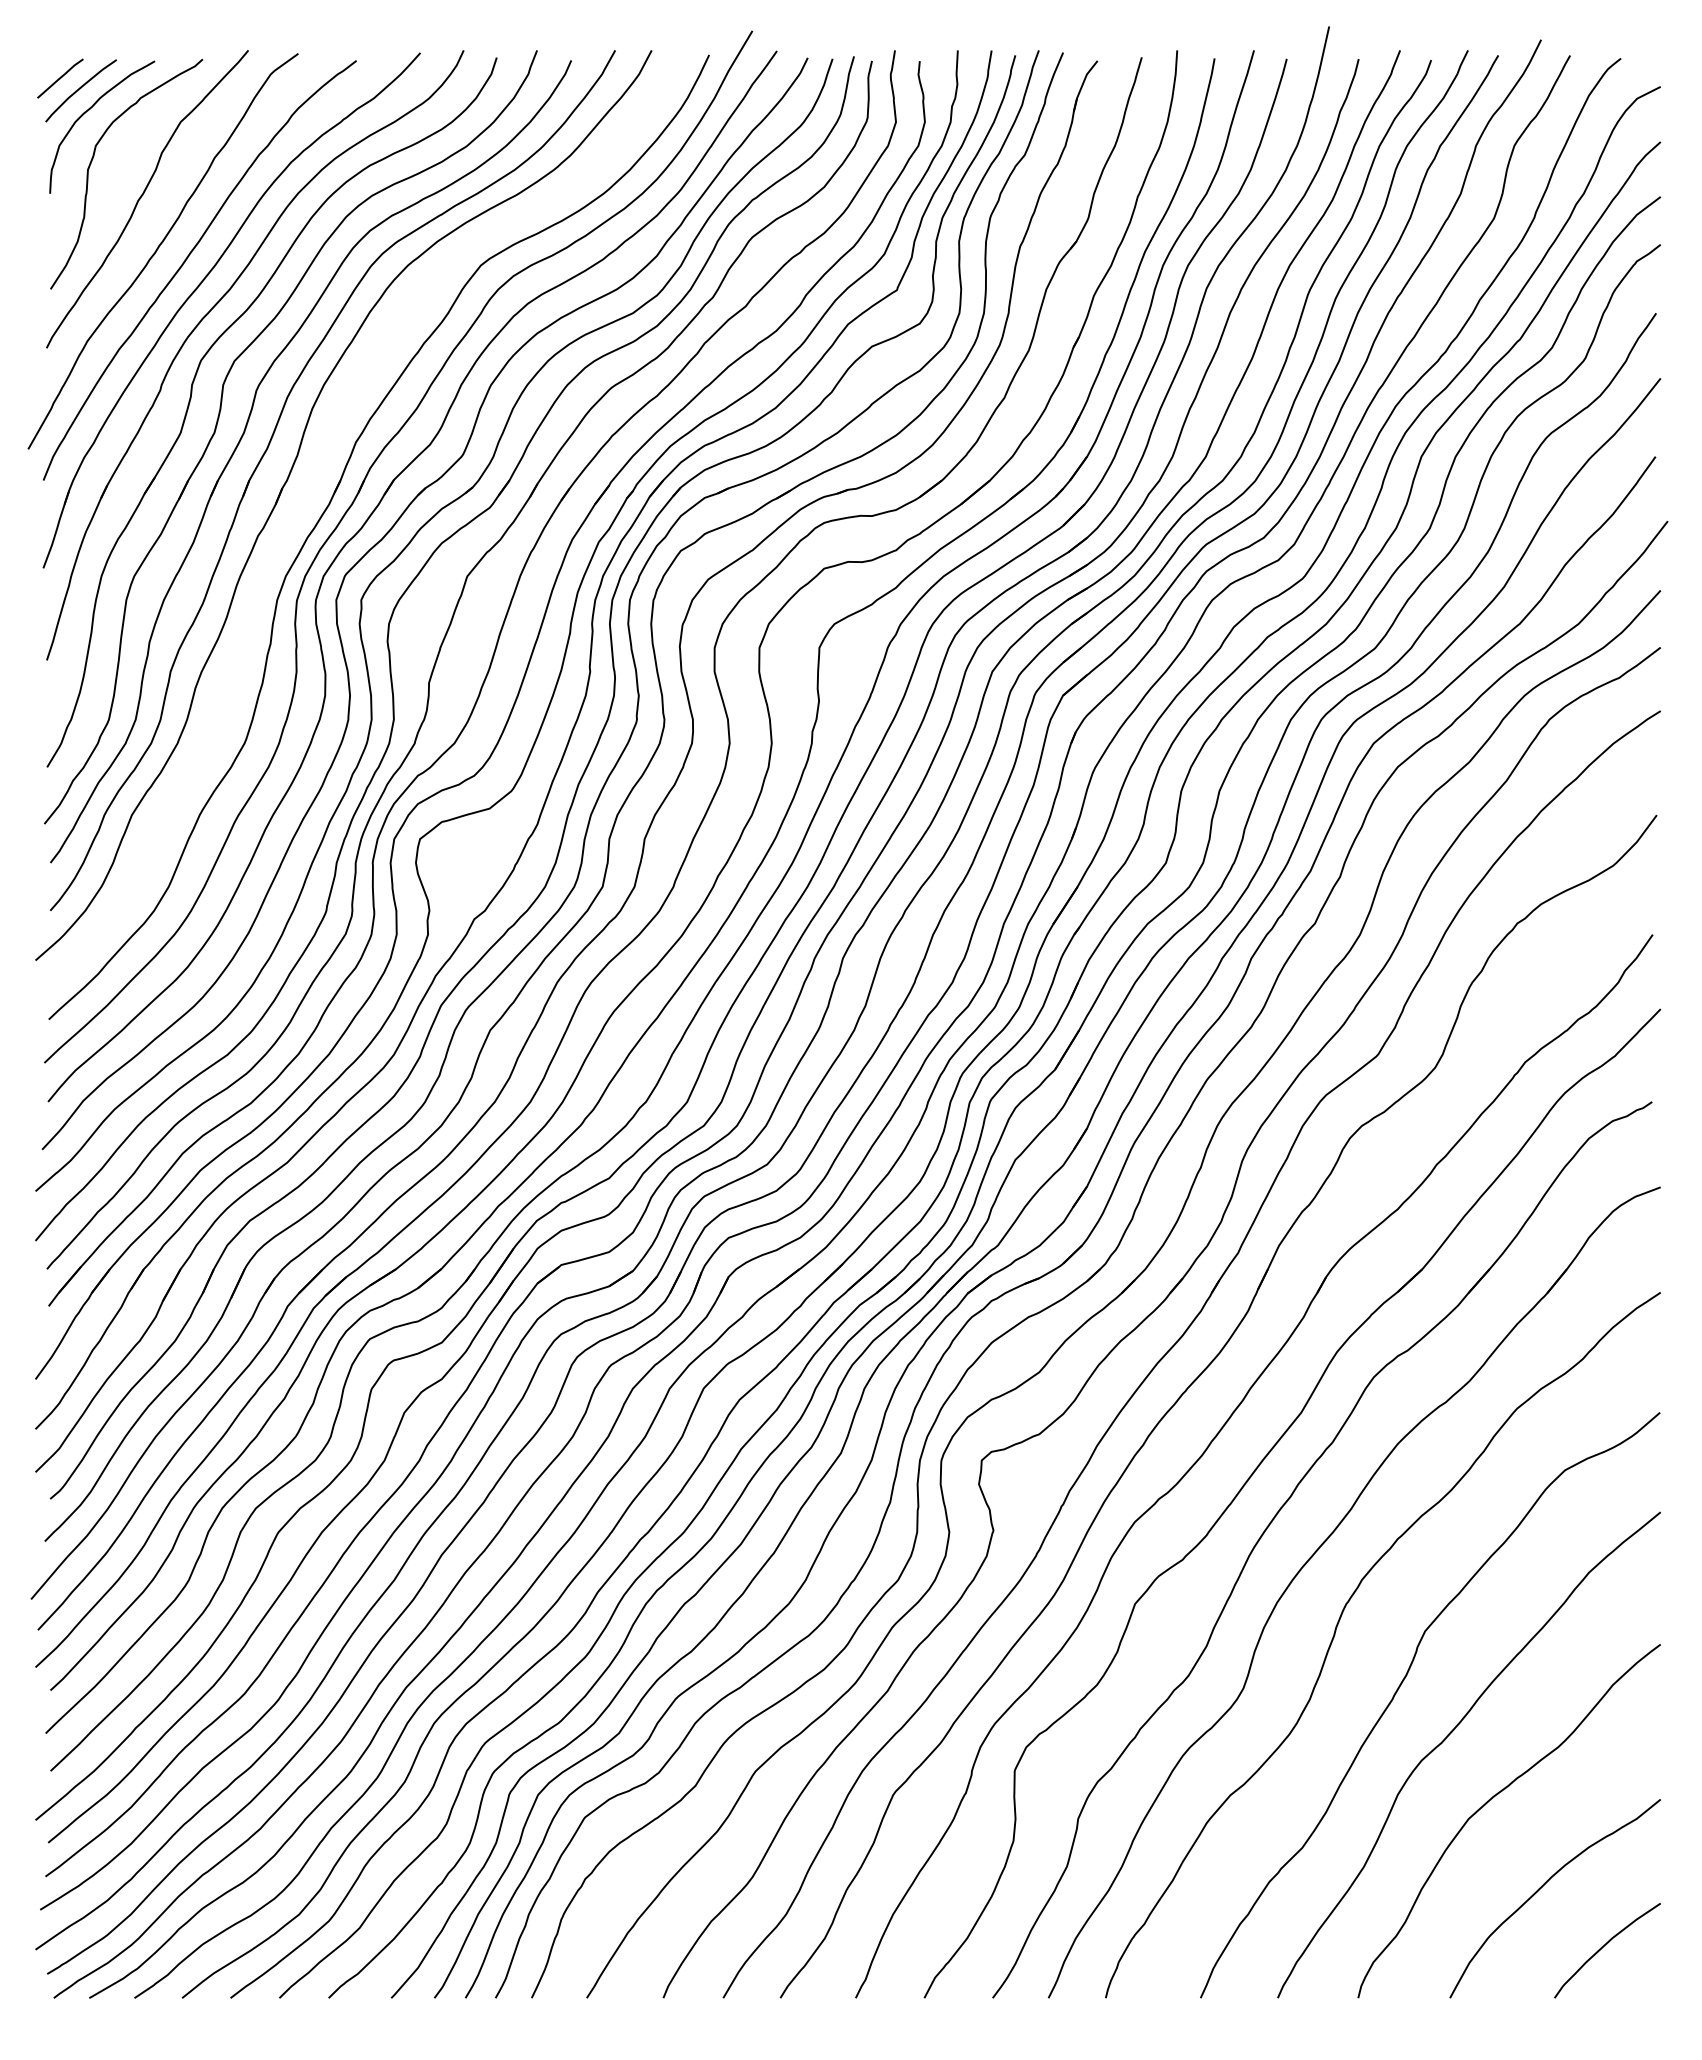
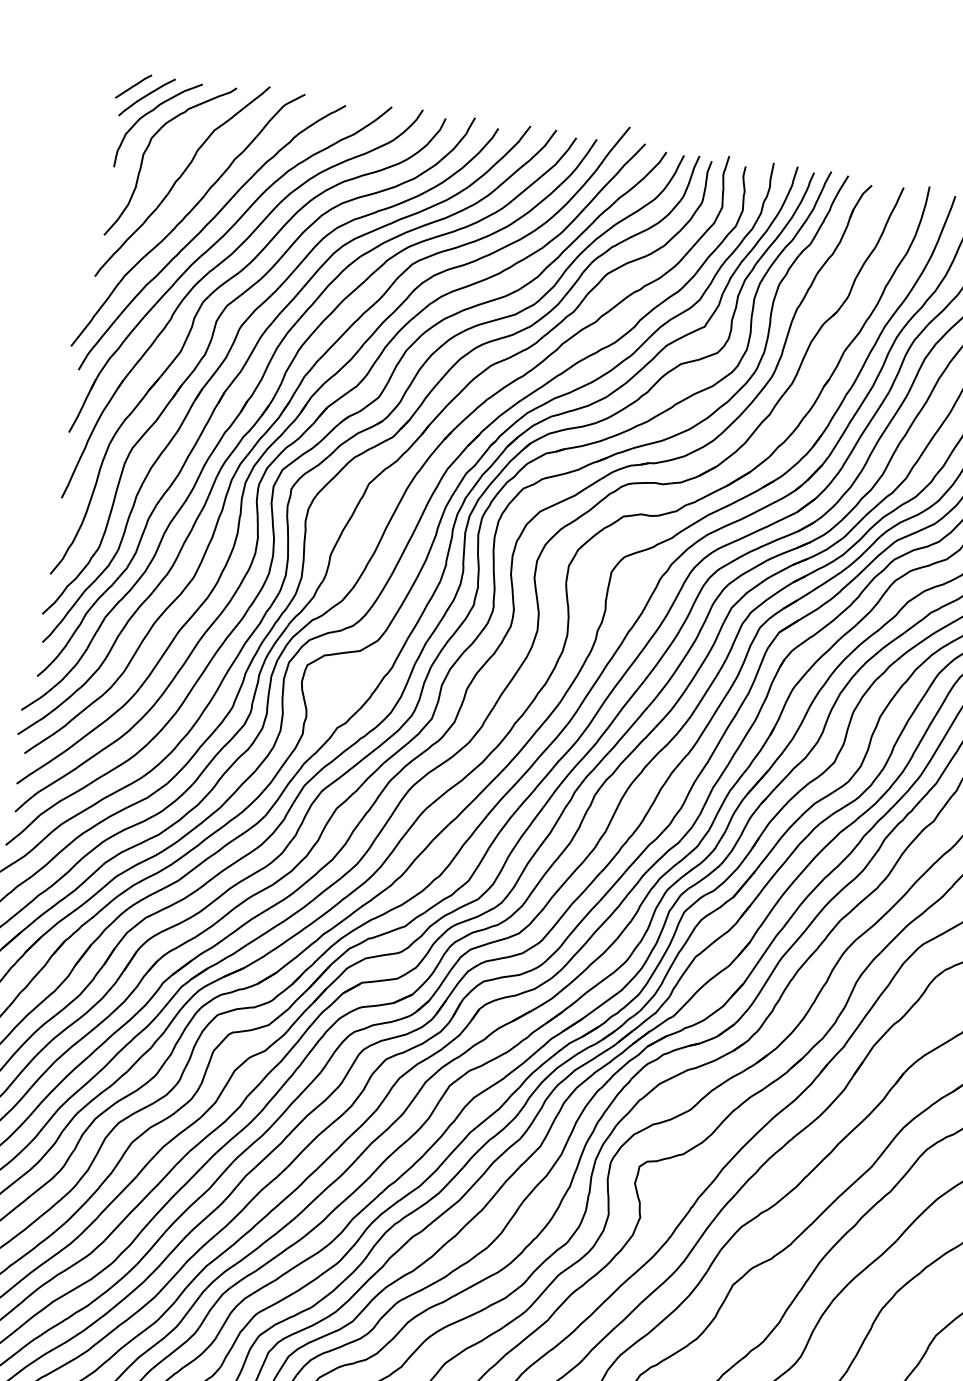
part: (308, 501) -> (264, 413), added

